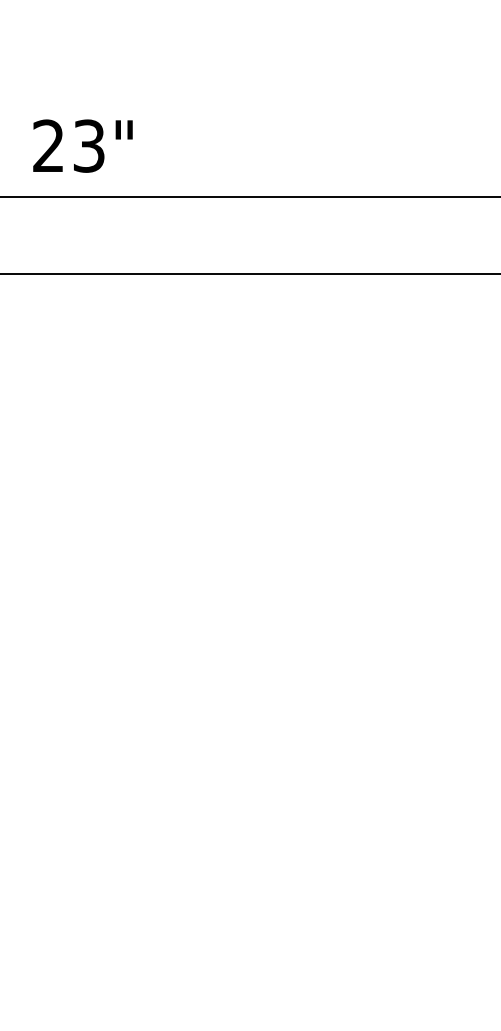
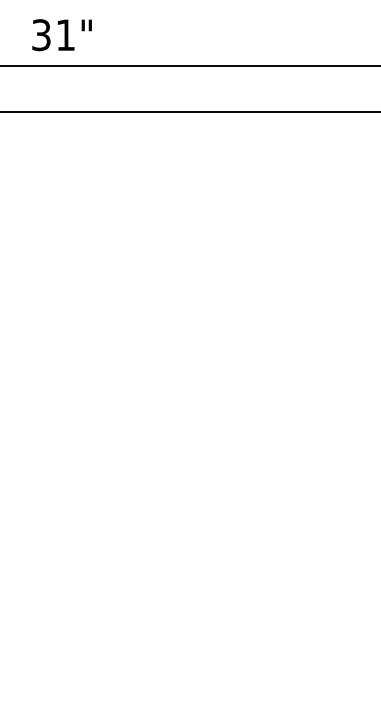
text: (68, 146) -> (53, 35), 23" -> 31"

